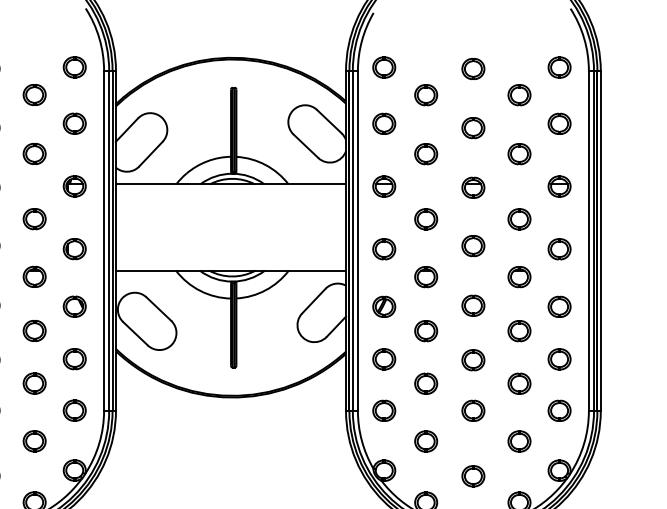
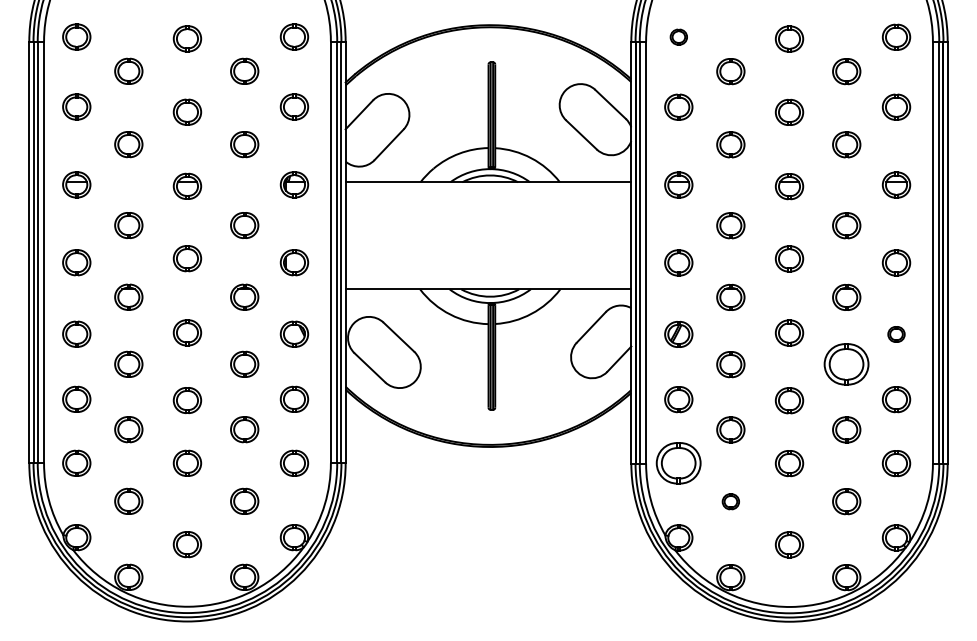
part: (384, 66) -> (678, 36), size x0.6
part: (559, 306) -> (896, 334), size x0.6
part: (519, 331) -> (846, 364), size x1.6
part: (384, 410) -> (678, 463), size x1.6
part: (425, 441) -> (730, 501), size x0.6

